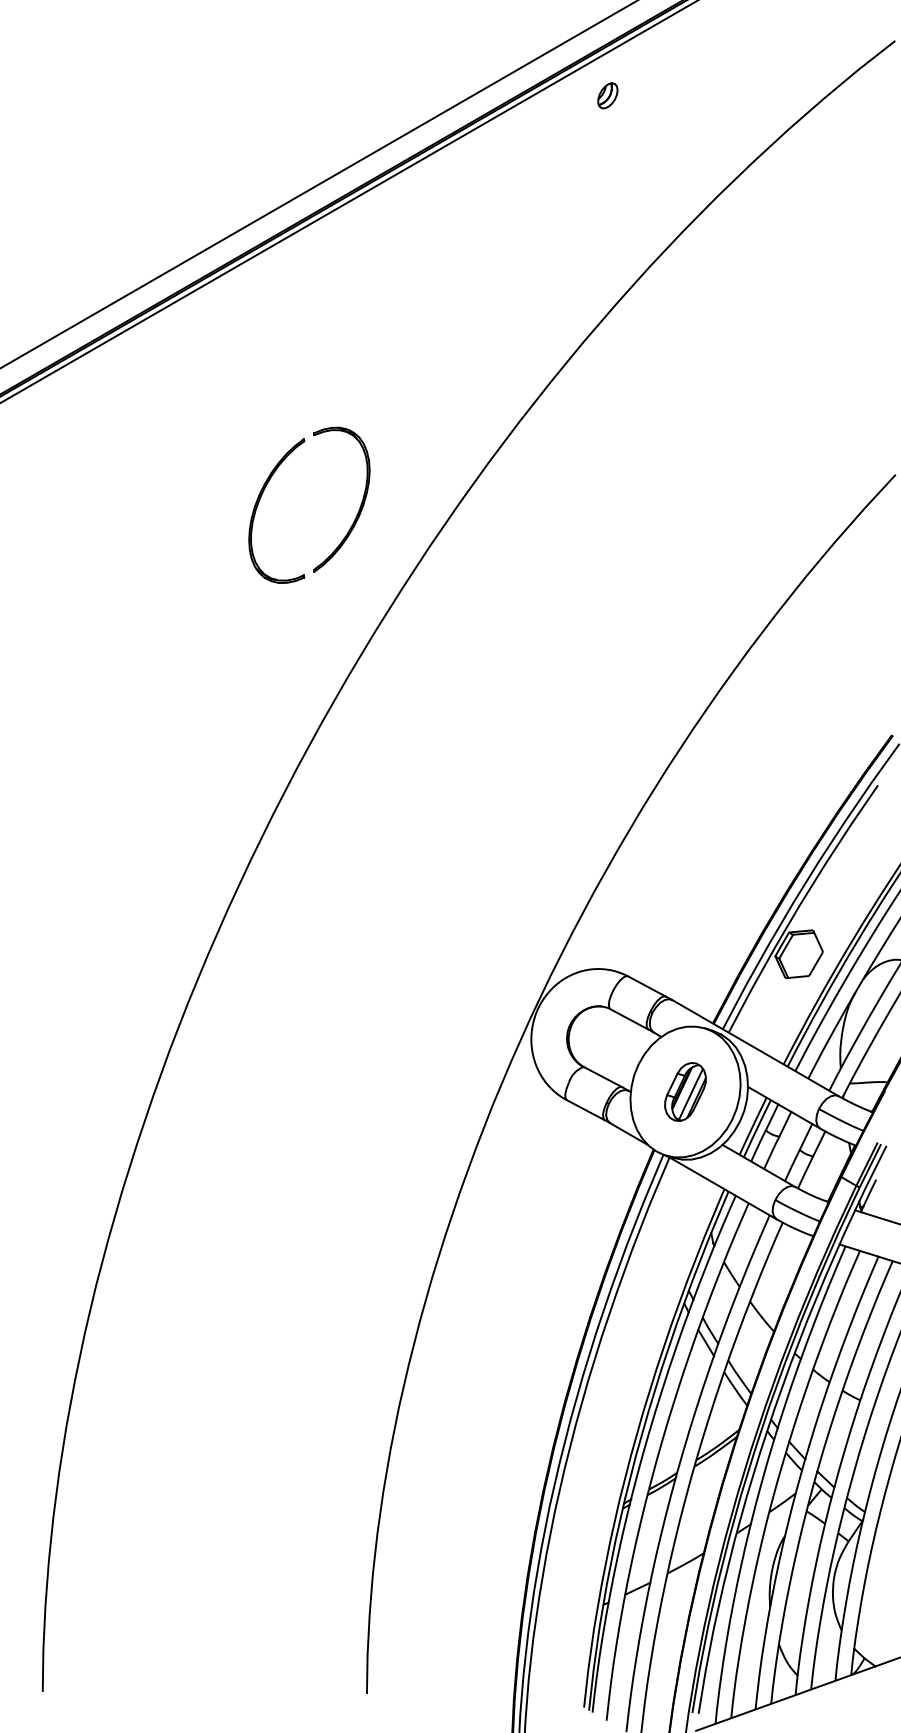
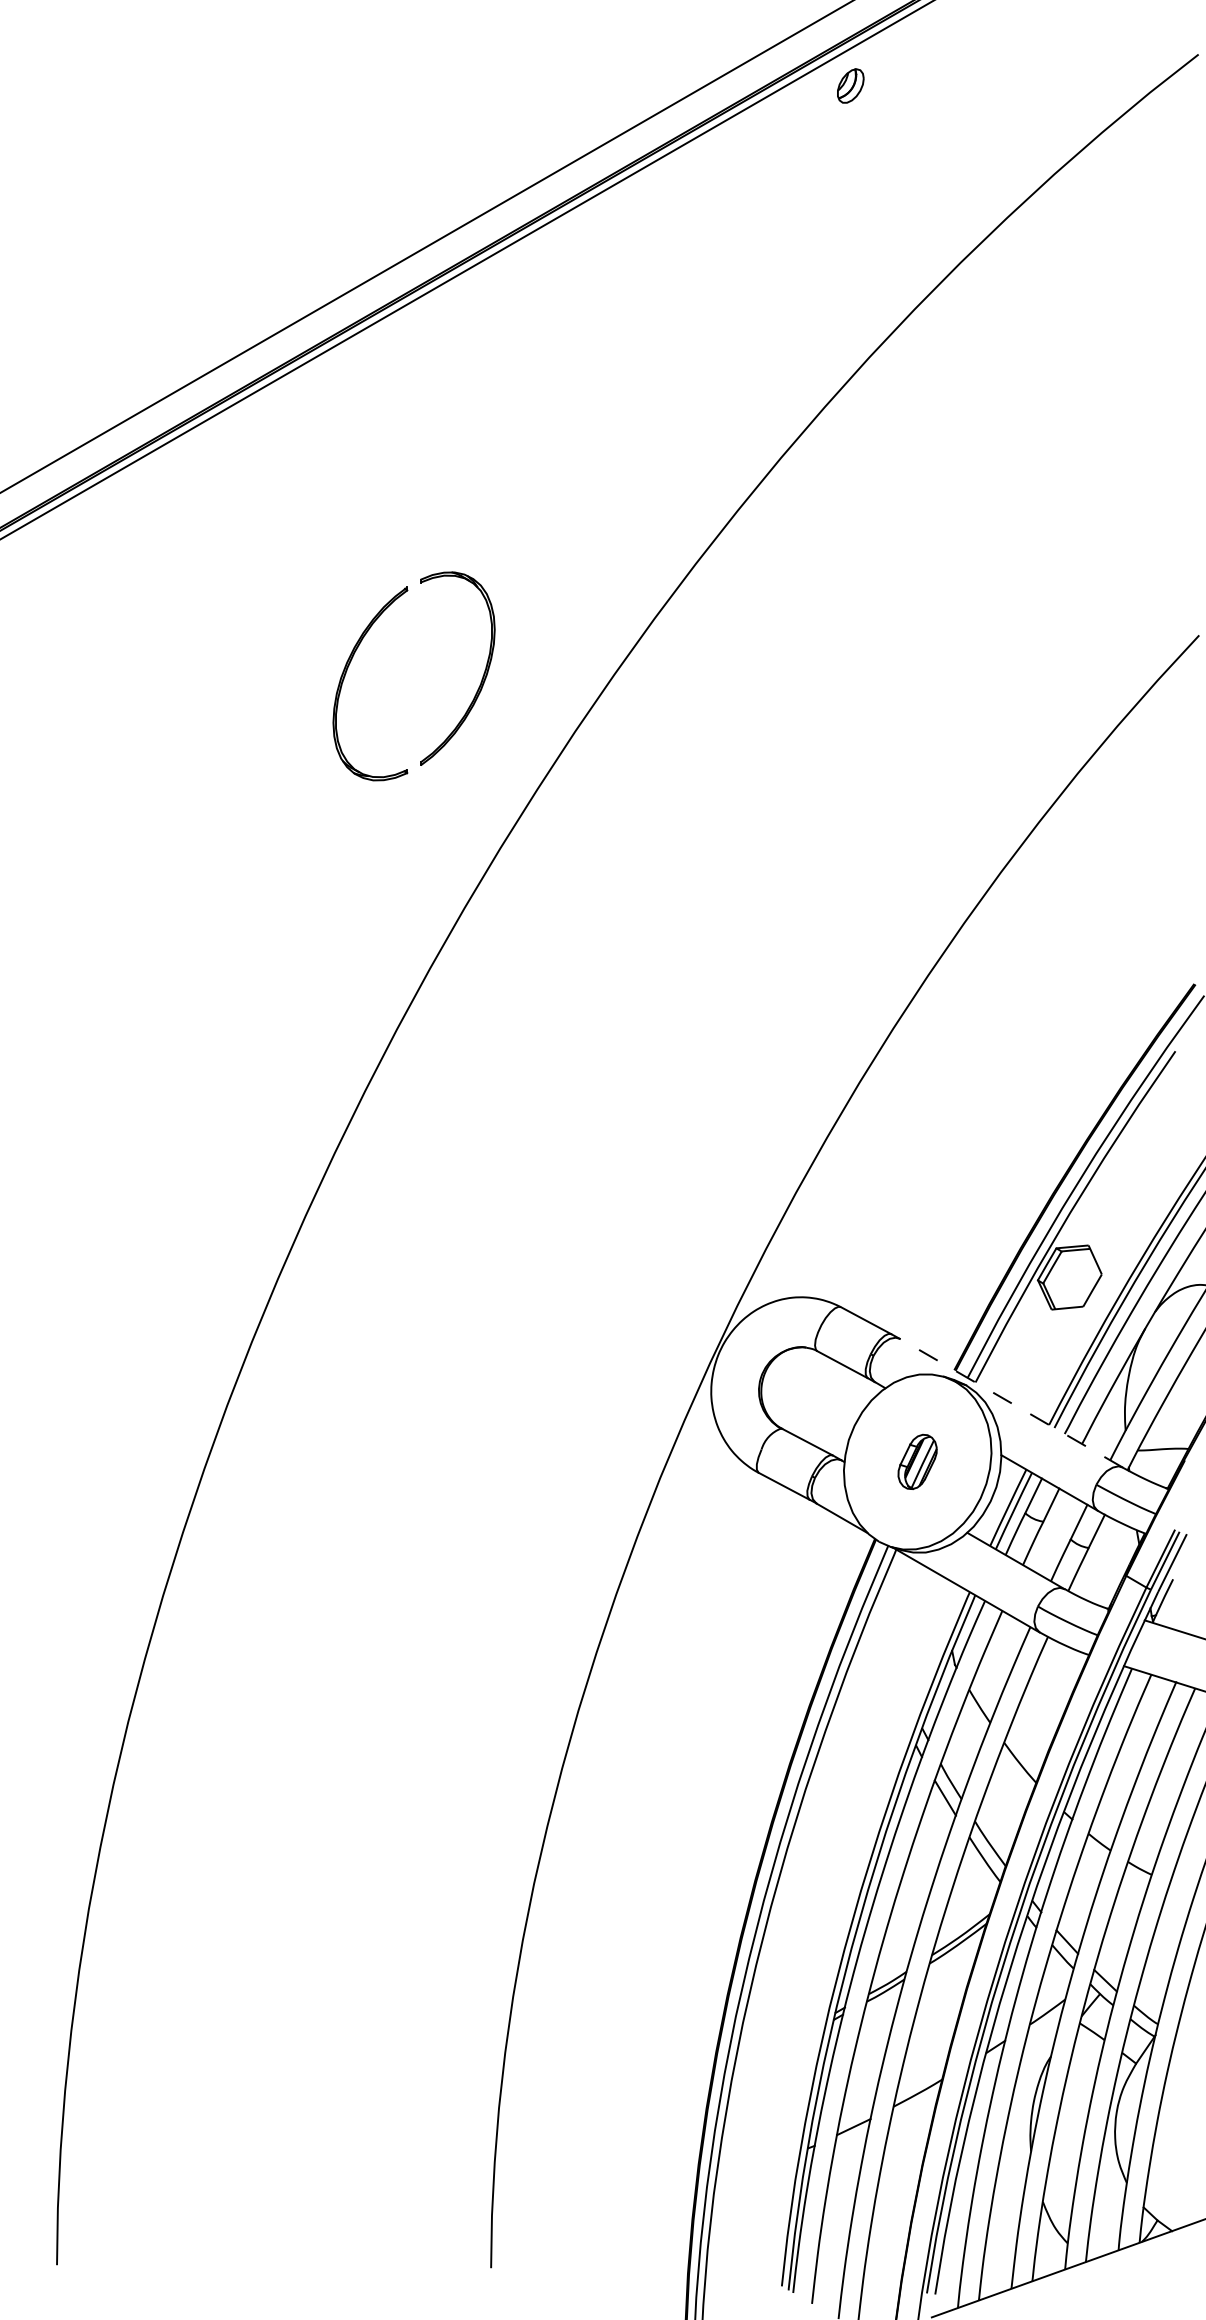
part: (607, 95) -> (850, 85), moved
line: (755, 1048) -> (1011, 1403), solid -> dashed
part: (685, 1091) -> (917, 1461), size x0.7

